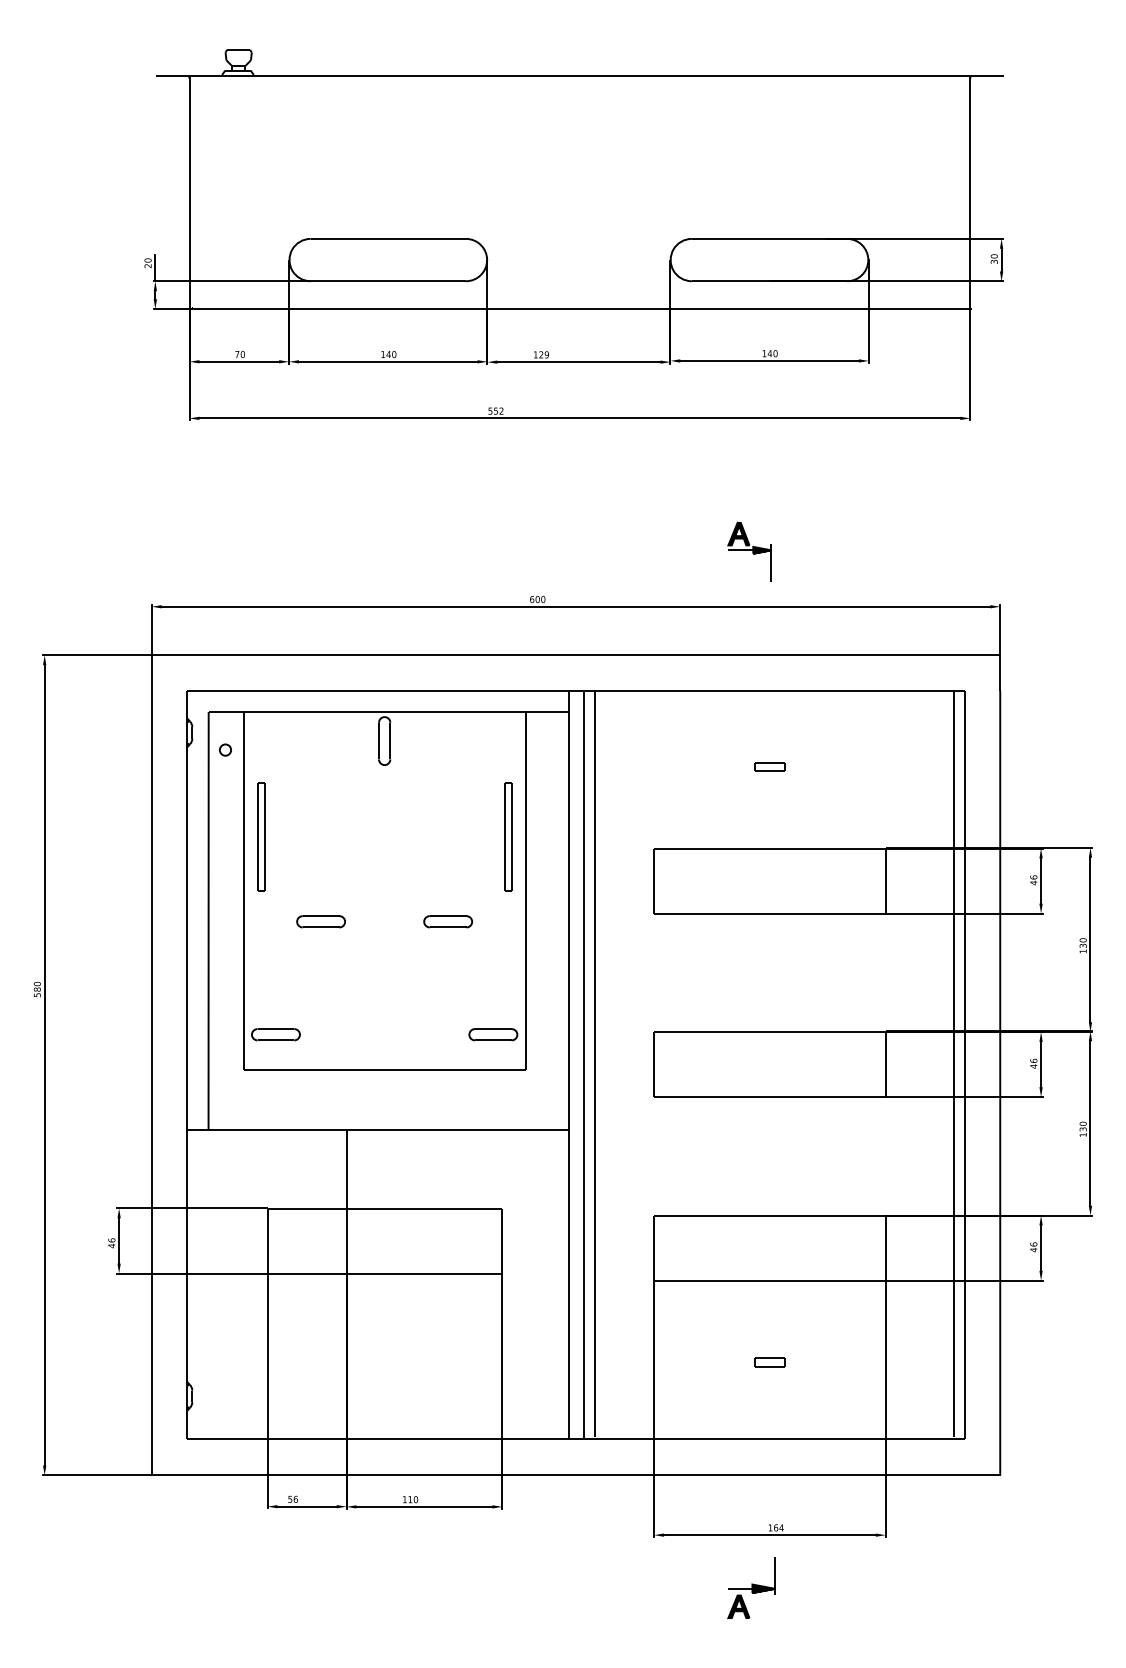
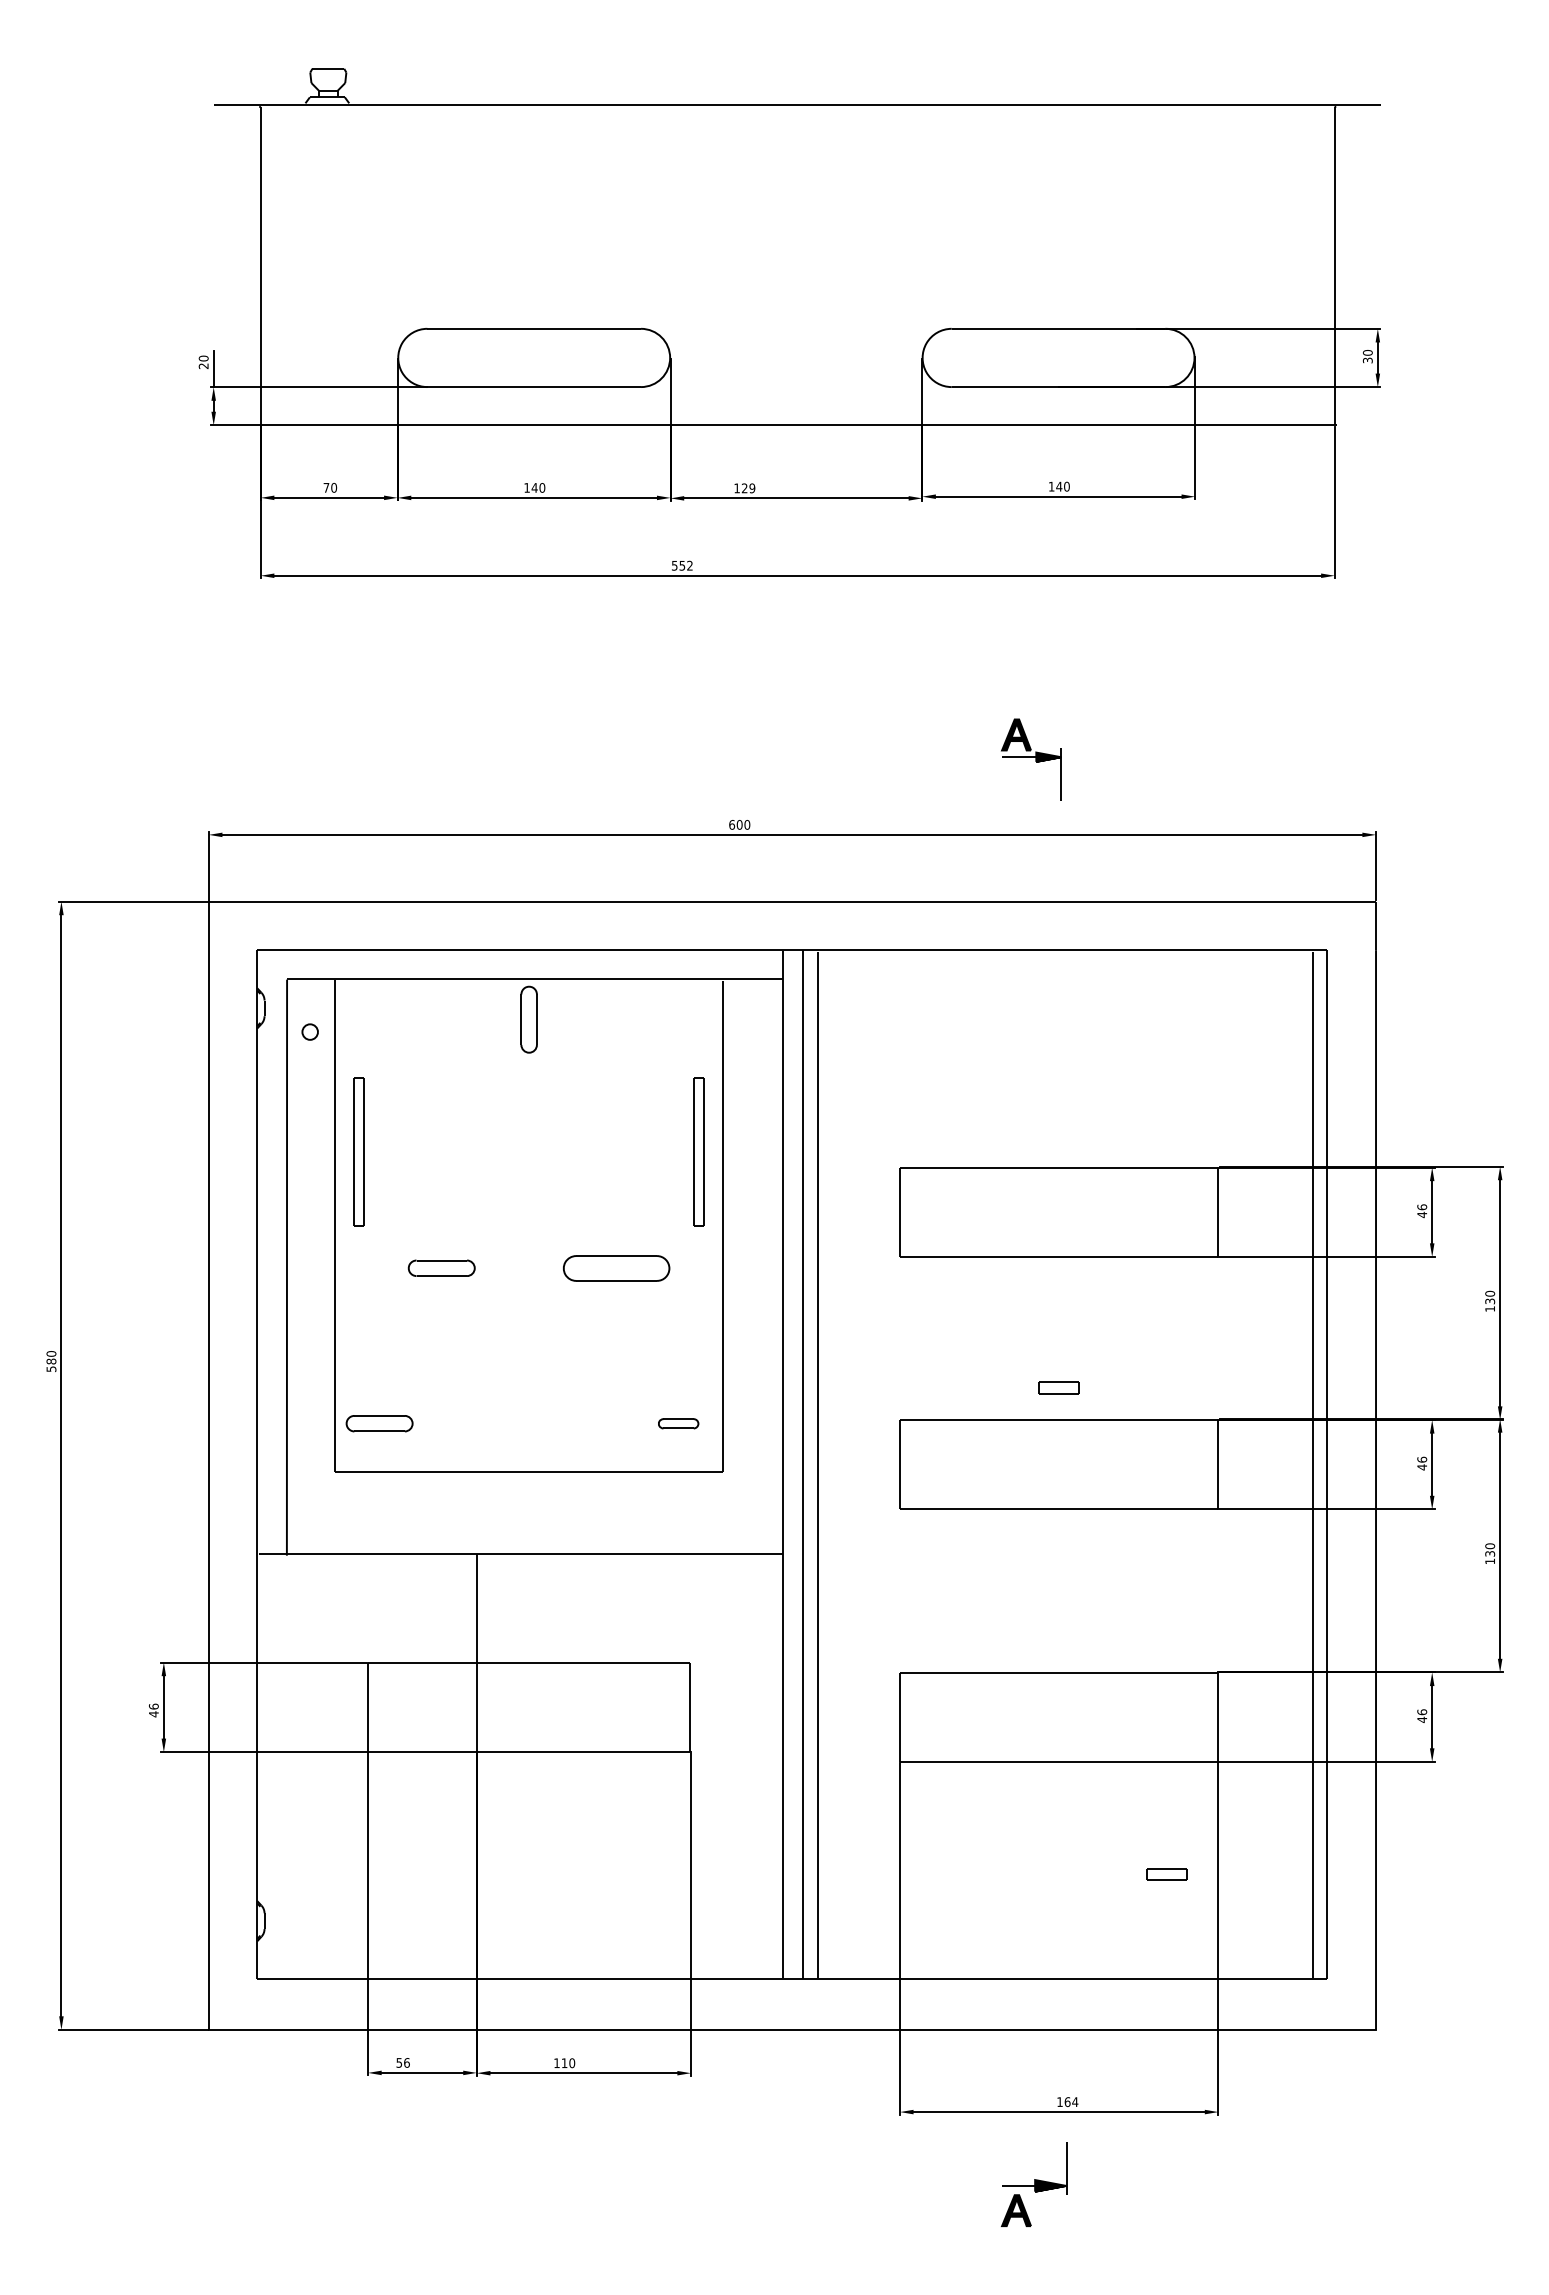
part: (769, 766) -> (1058, 1387), moved
part: (448, 921) -> (616, 1267), size x1.6
part: (493, 1034) -> (678, 1423), size x0.6
part: (769, 1362) -> (1166, 1874), moved

